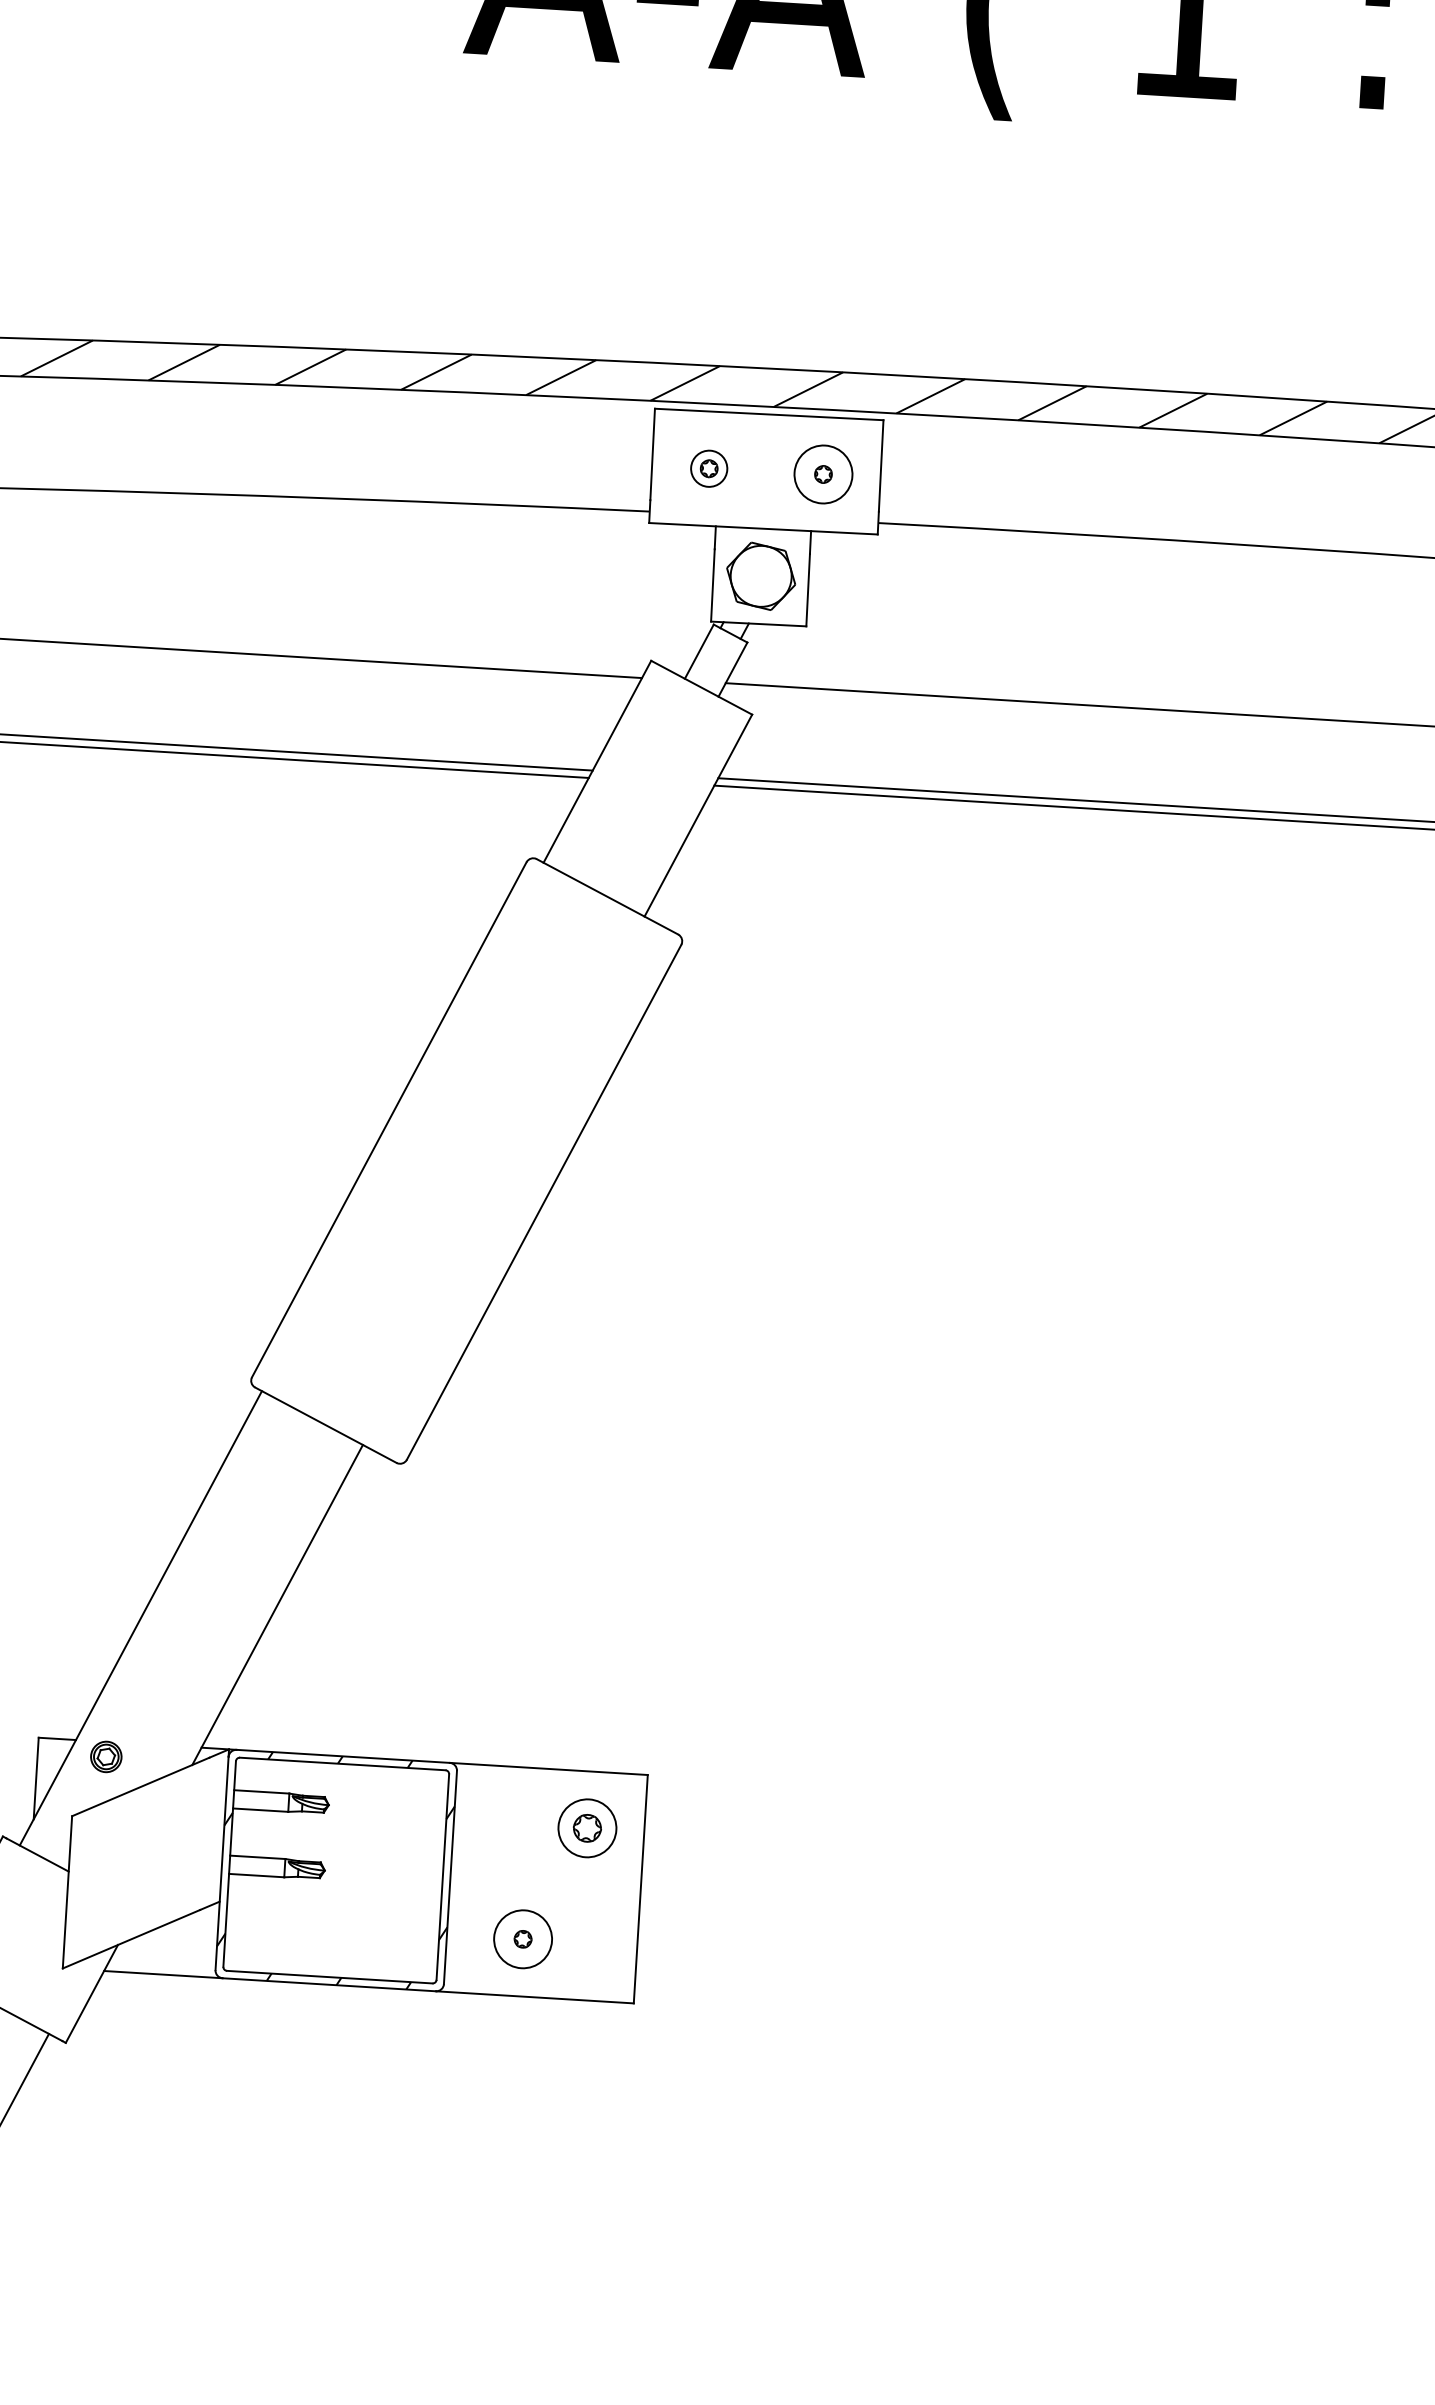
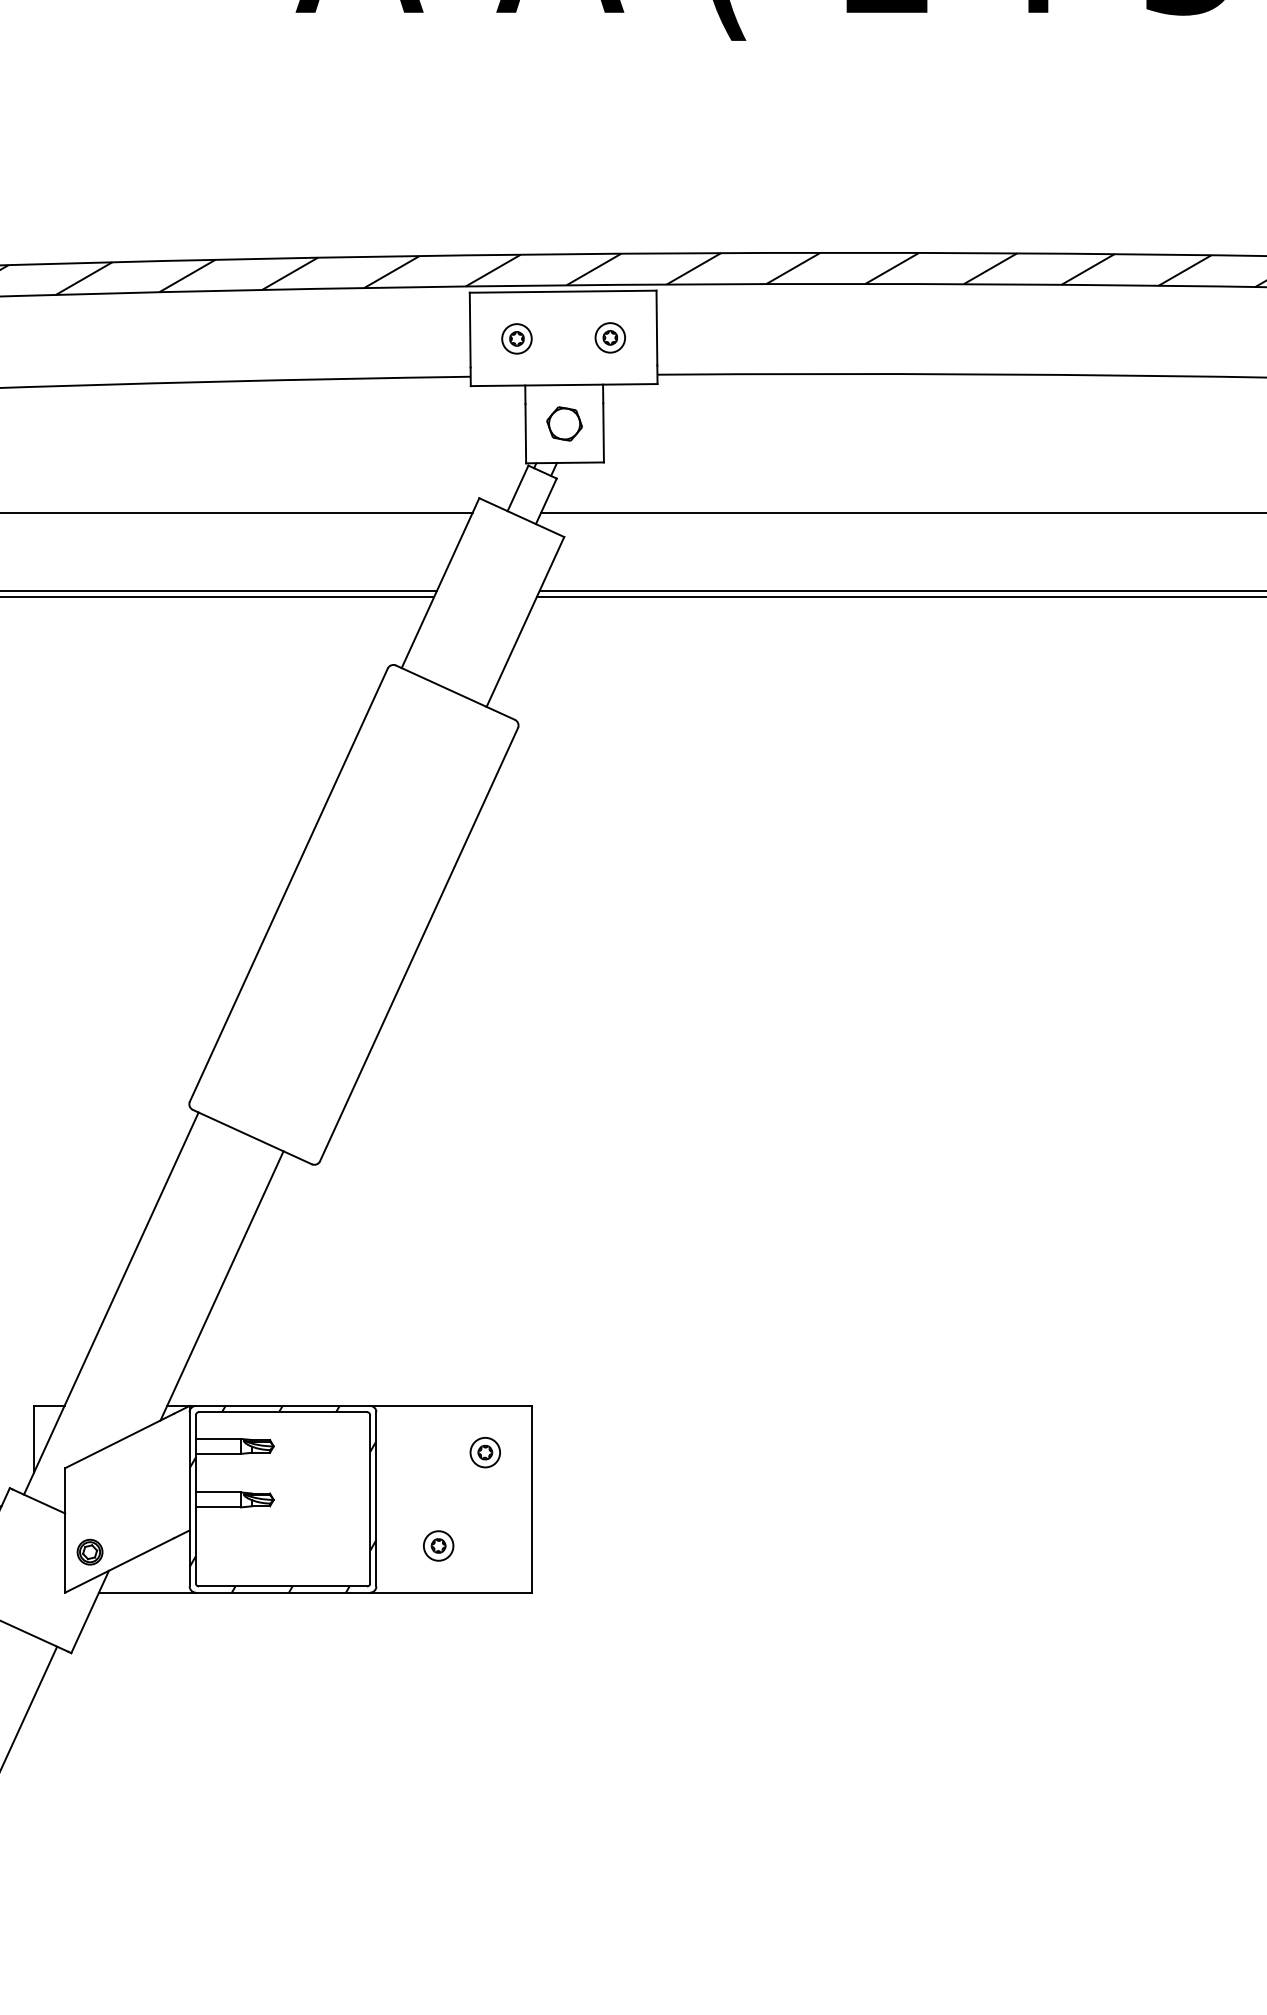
circle: (823, 474) -> (610, 337), size x0.62
part: (761, 575) -> (564, 423), size x0.62
part: (105, 1756) -> (89, 1551), moved
part: (586, 1828) -> (484, 1452), size x0.62
circle: (522, 1938) -> (438, 1545), size x0.62

